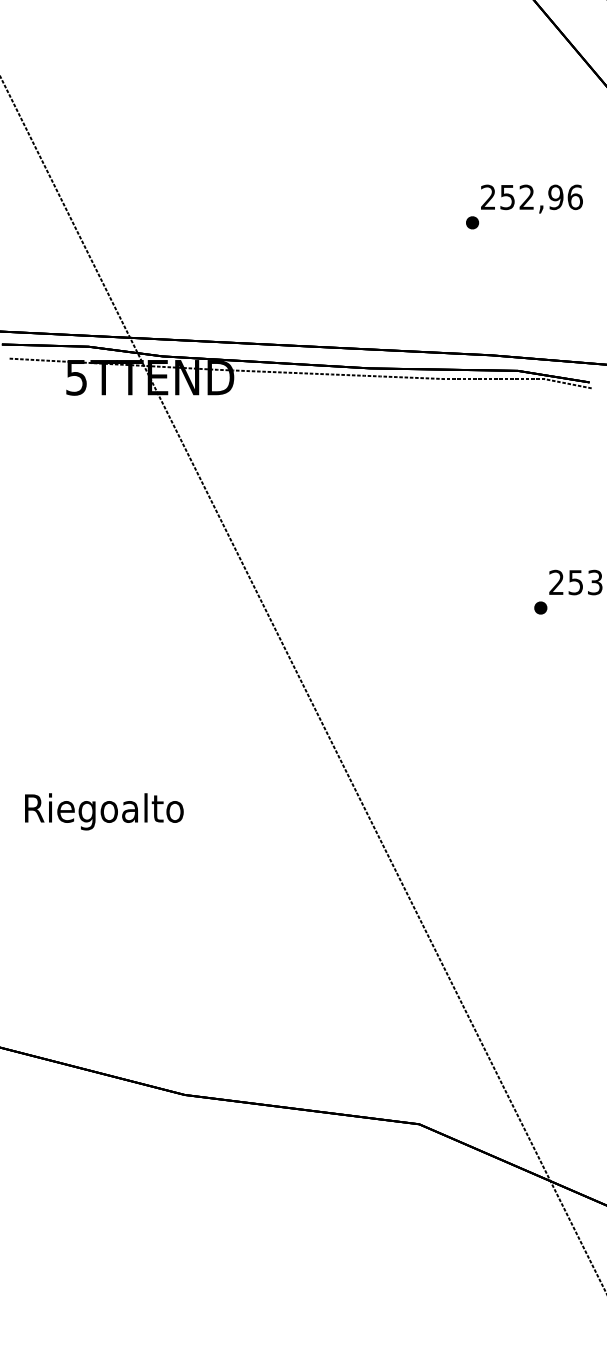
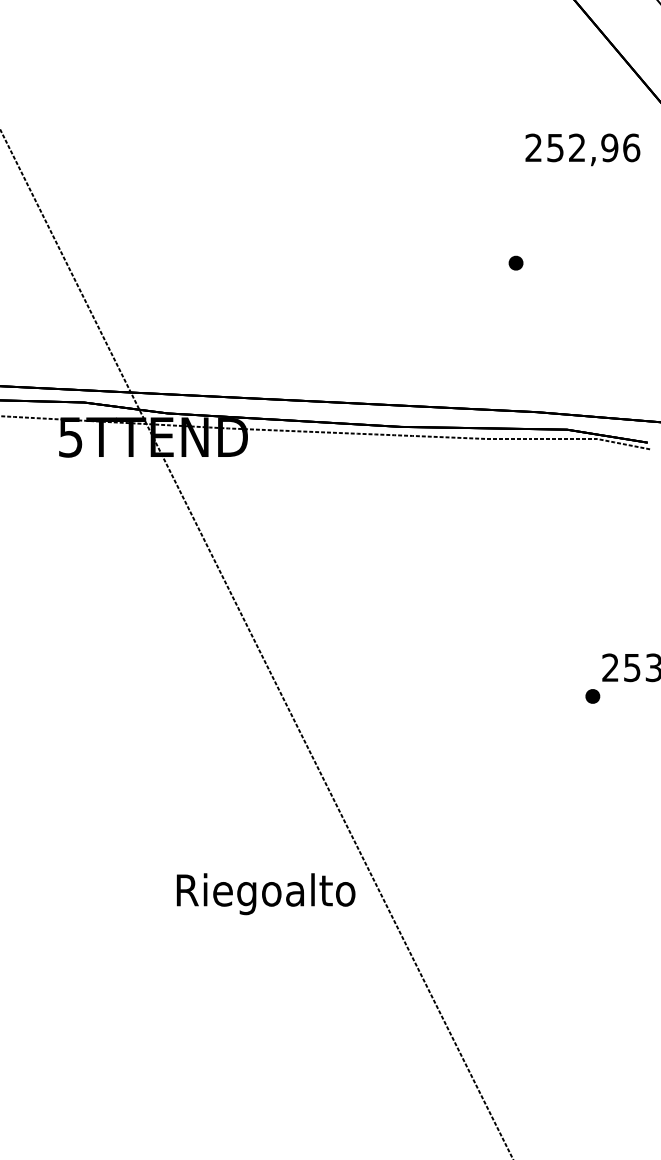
text: (531, 198) -> (582, 149), moved
text: (104, 811) -> (266, 893), moved

